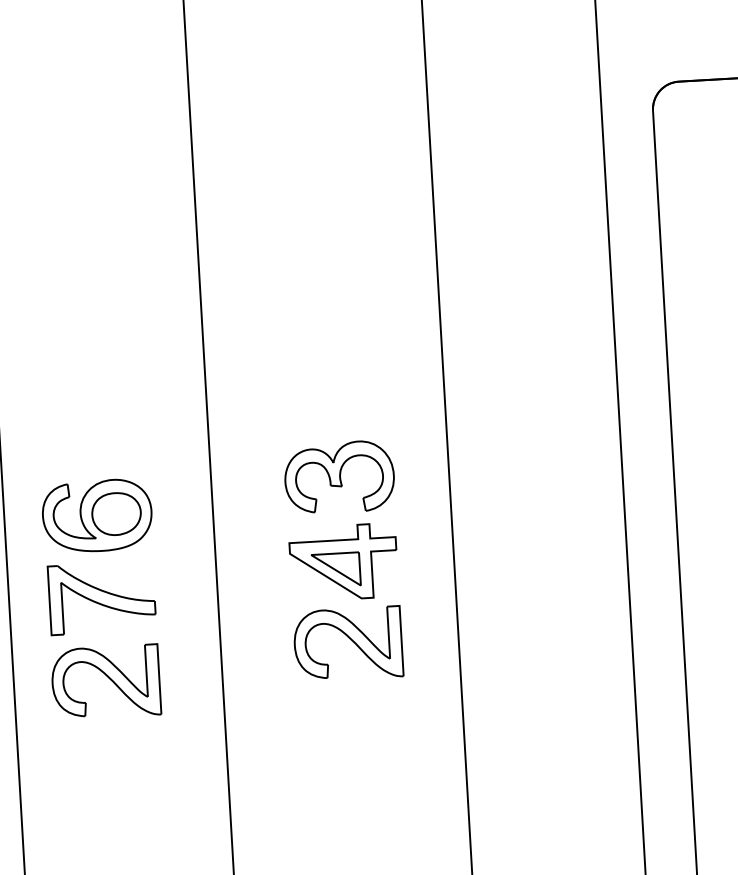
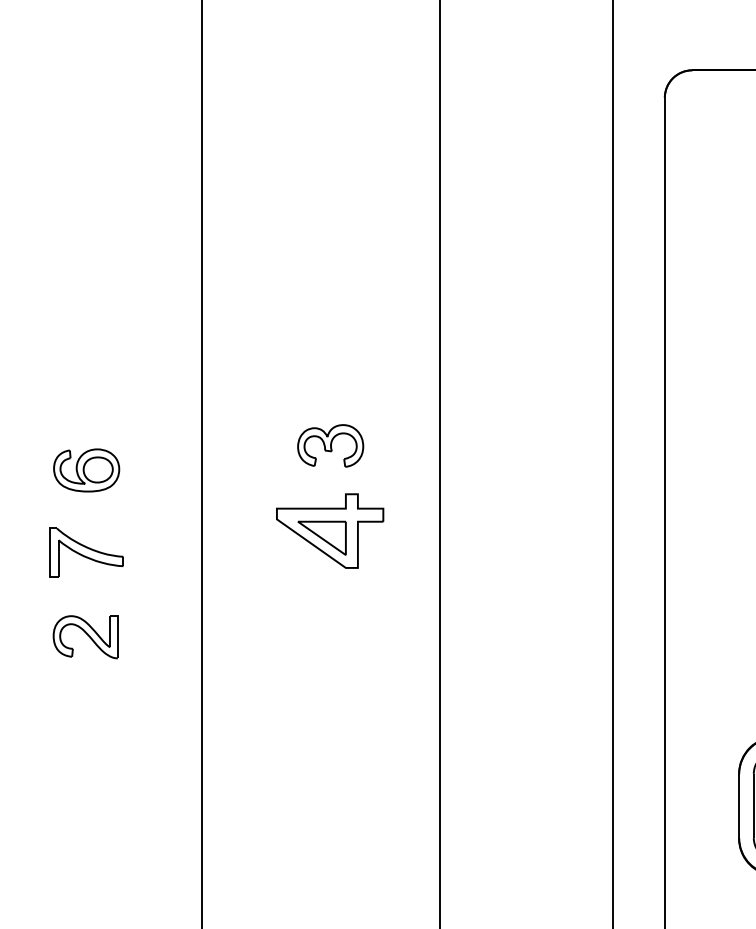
part: (339, 477) -> (330, 445), size x0.6
part: (97, 516) -> (86, 470), size x0.6
part: (101, 597) -> (86, 552), size x0.7
part: (347, 643) -> (329, 612), removed
part: (105, 682) -> (85, 637), size x0.6

